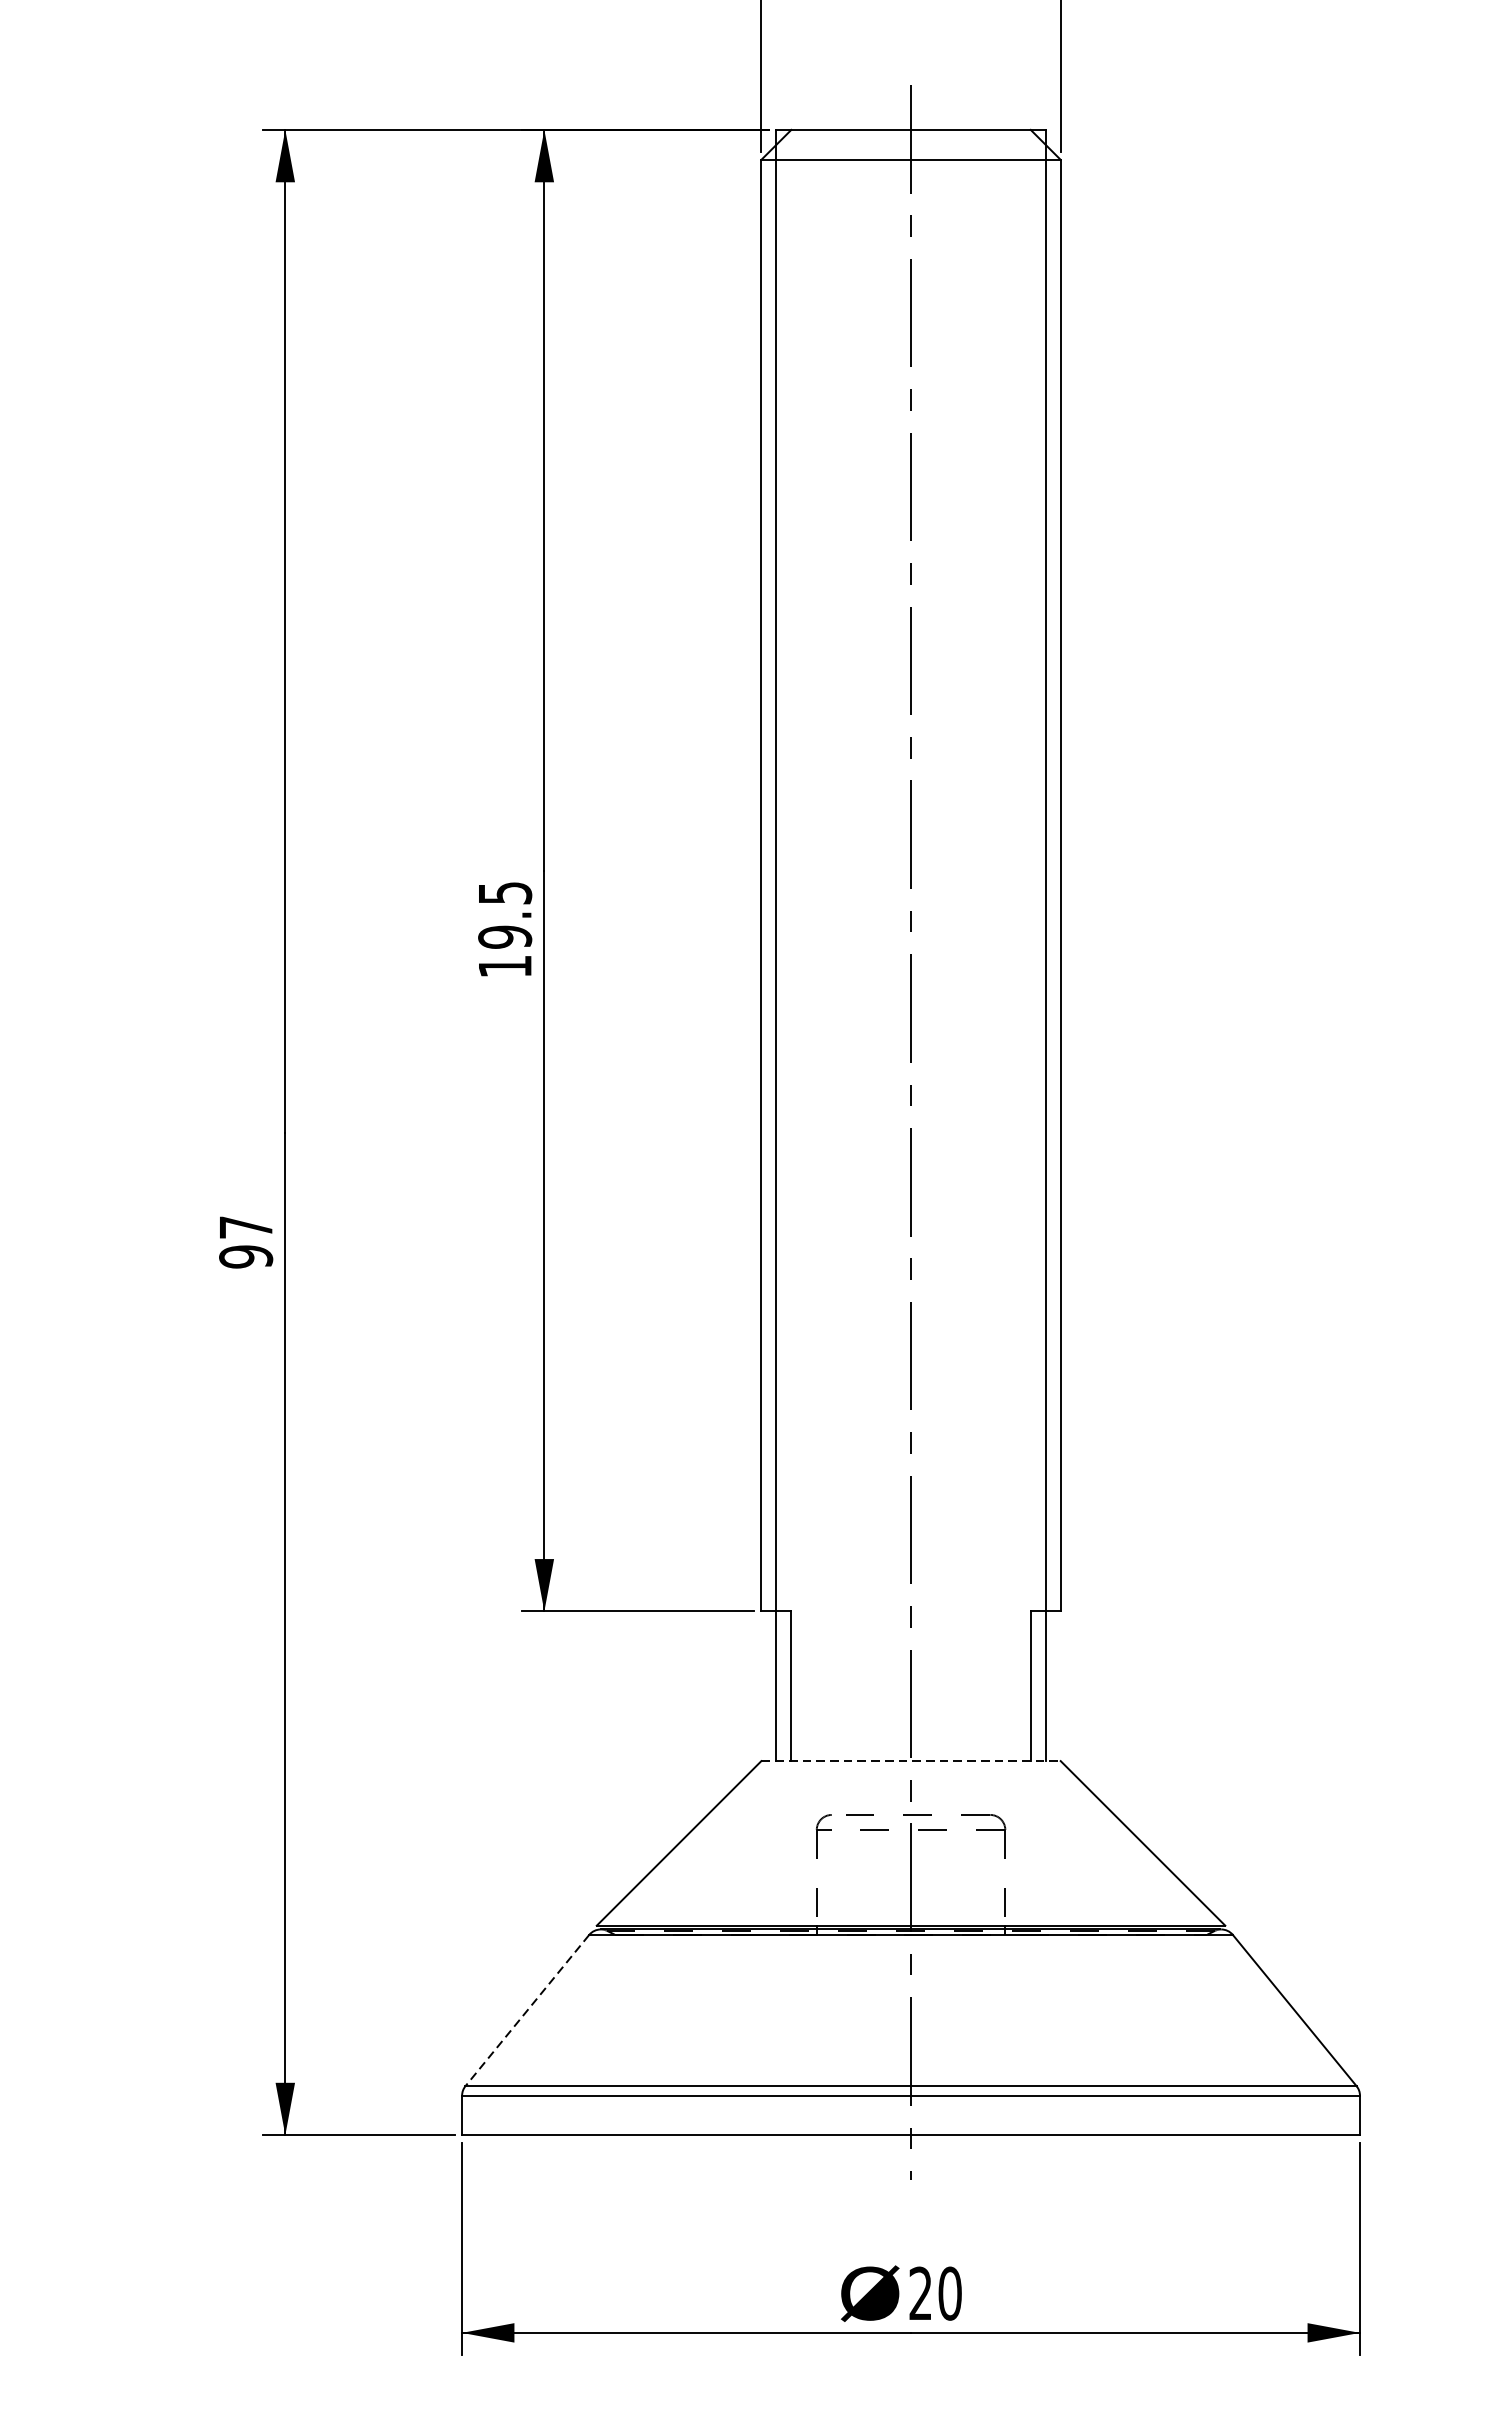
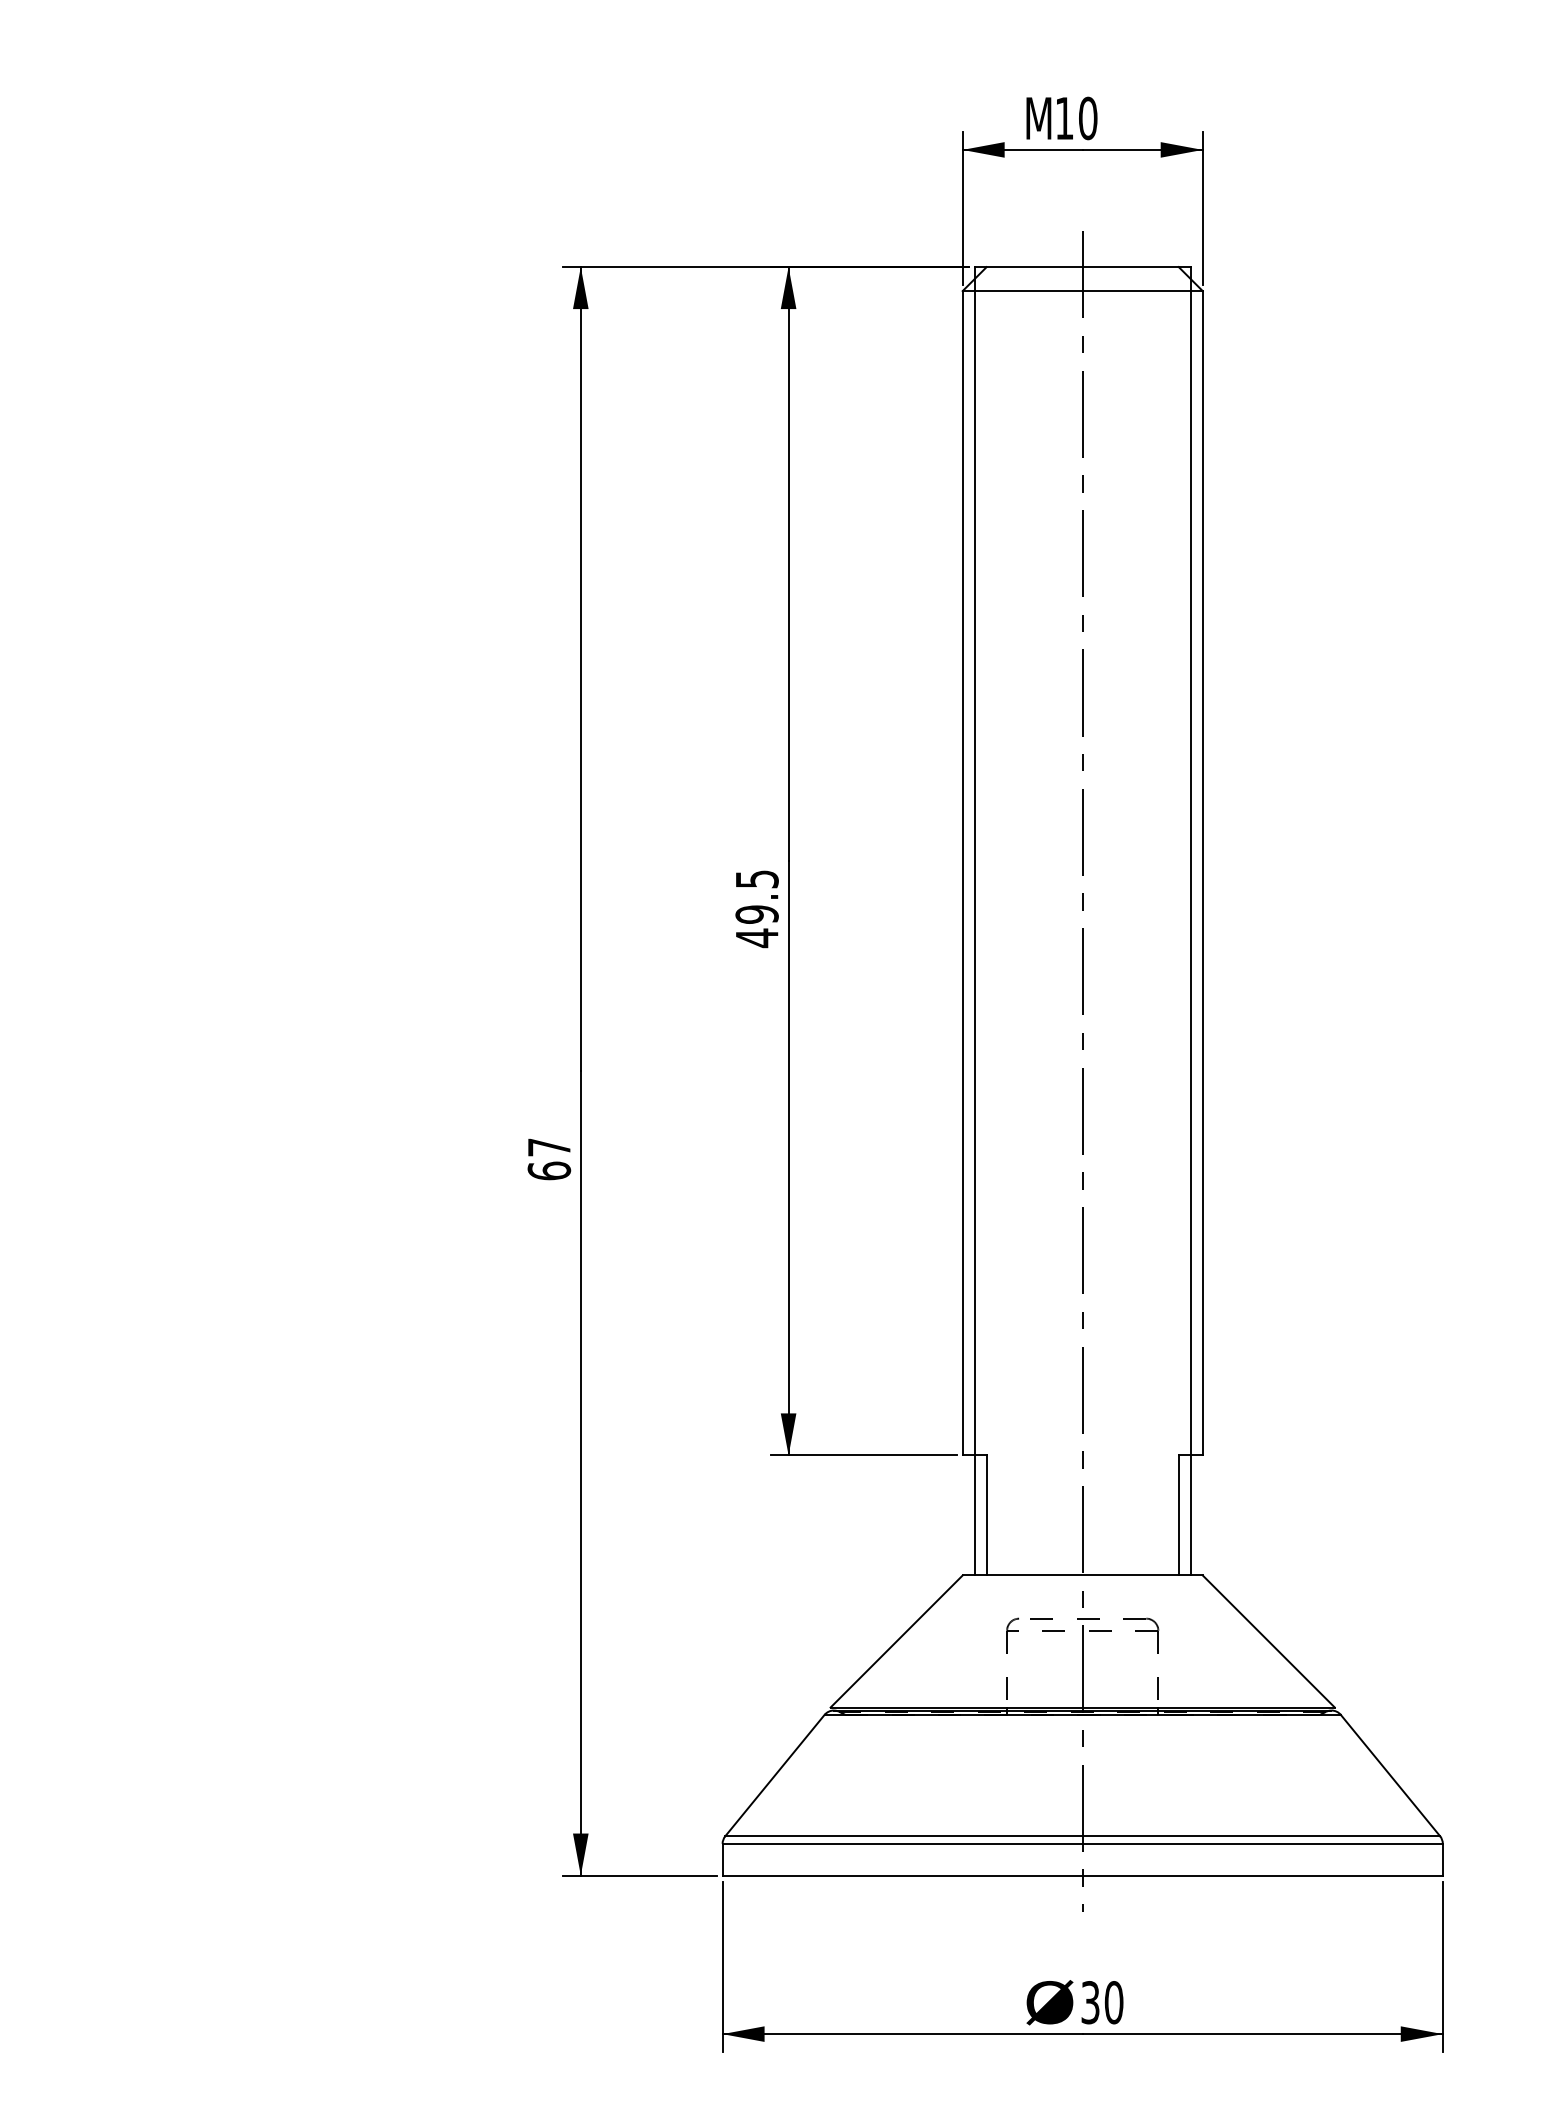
text: (505, 966) -> (757, 938), 19.5 -> 49.5
text: (246, 1256) -> (549, 1170), 97 -> 67
line: (912, 1761) -> (1083, 1575), dashed -> solid
line: (526, 2010) -> (774, 1775), dashed -> solid
text: (920, 2293) -> (1090, 2002), 20 -> 30

